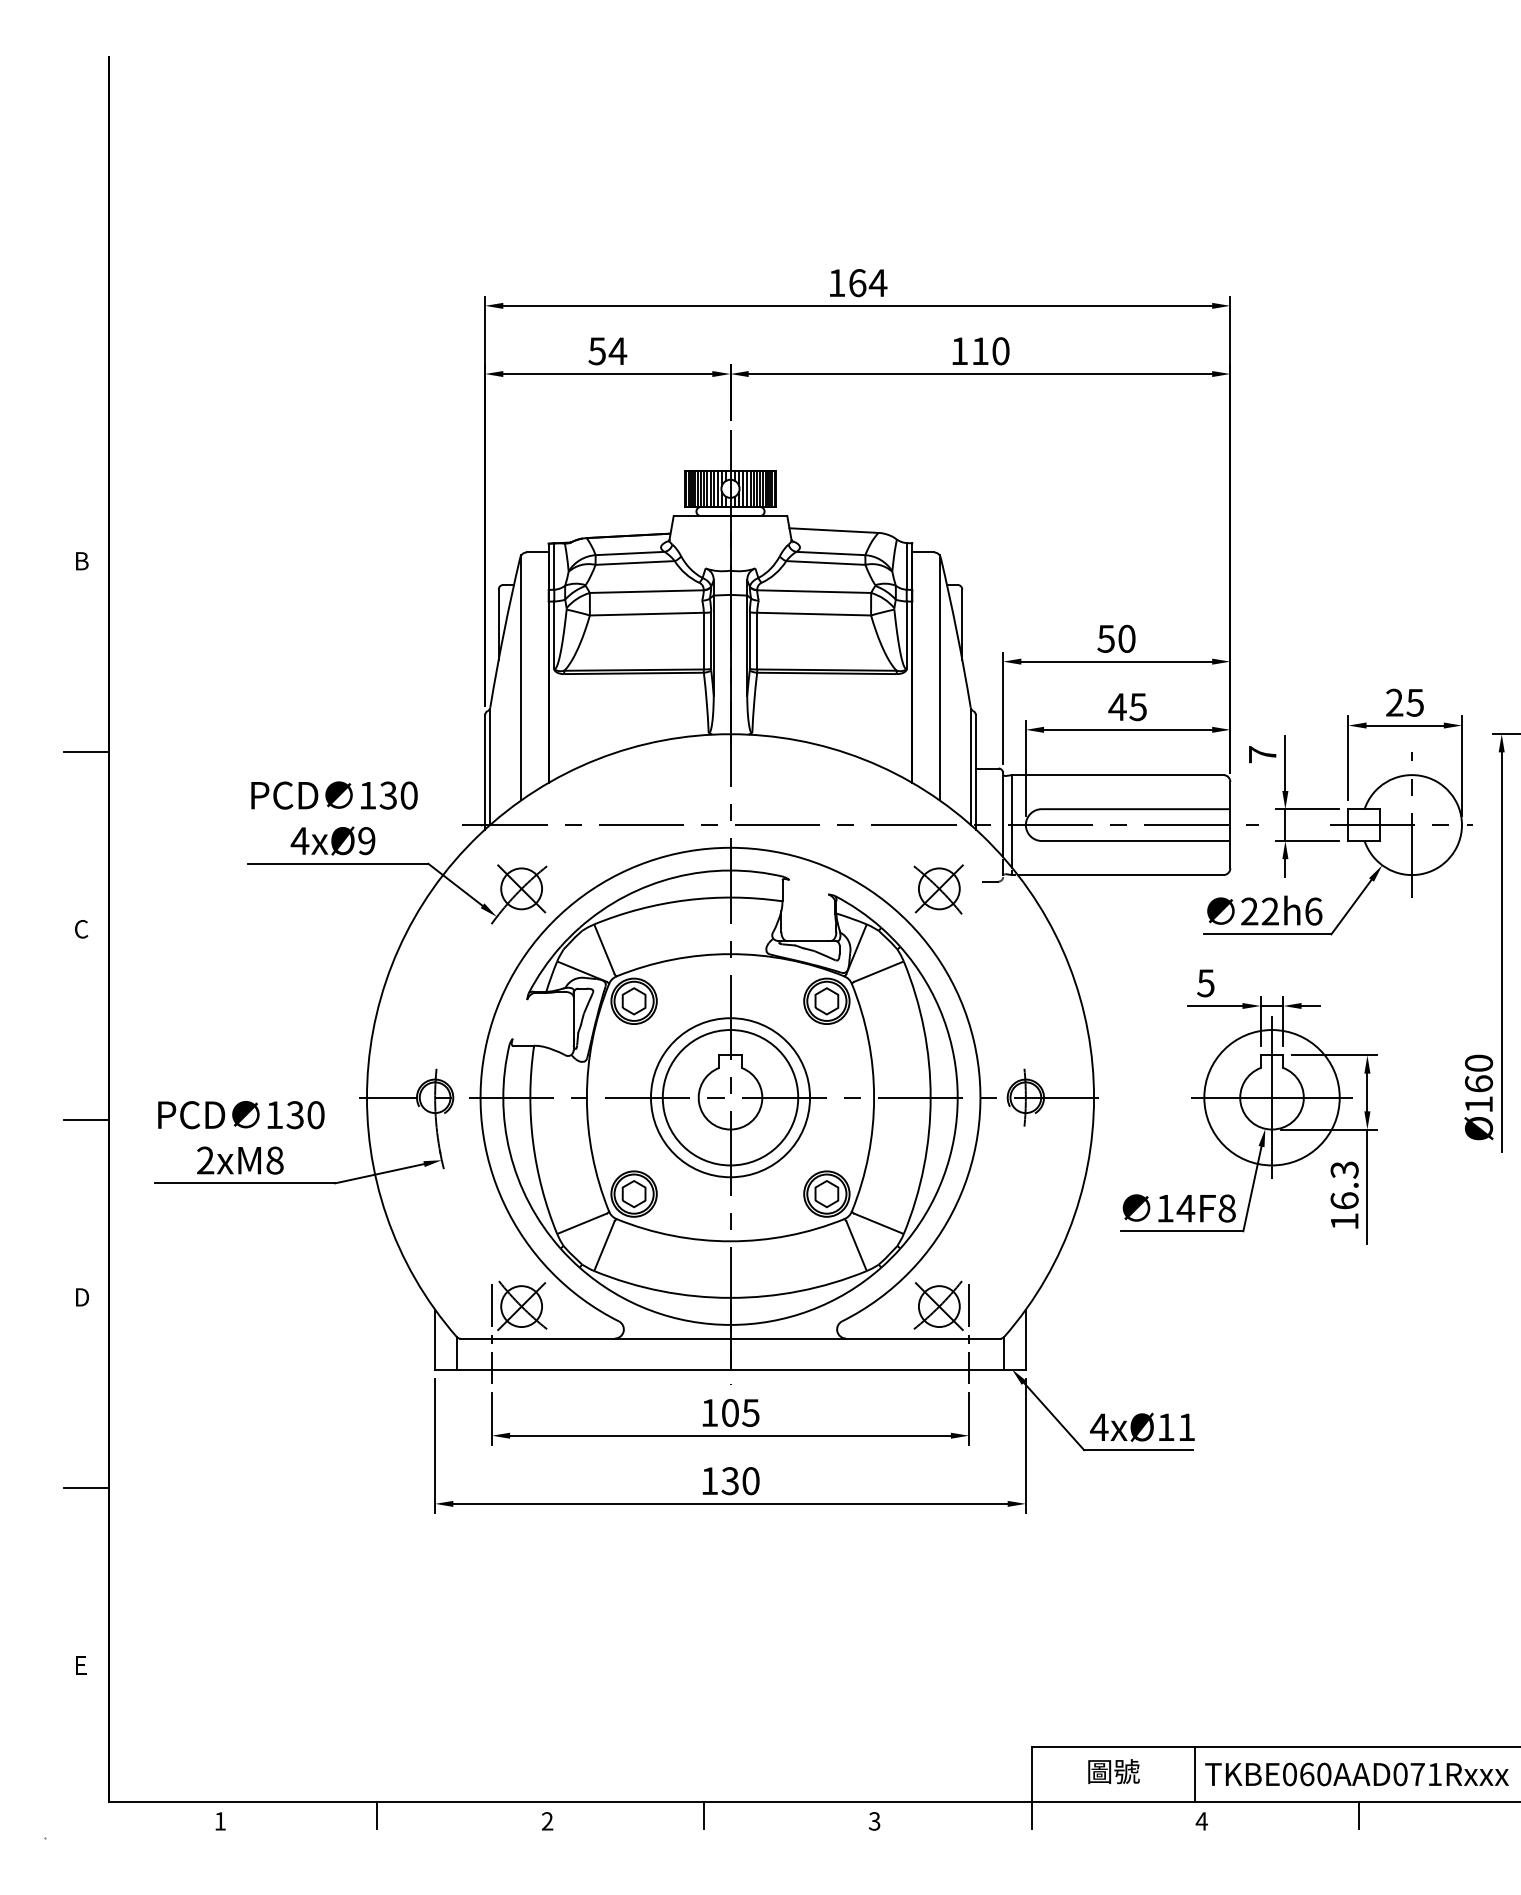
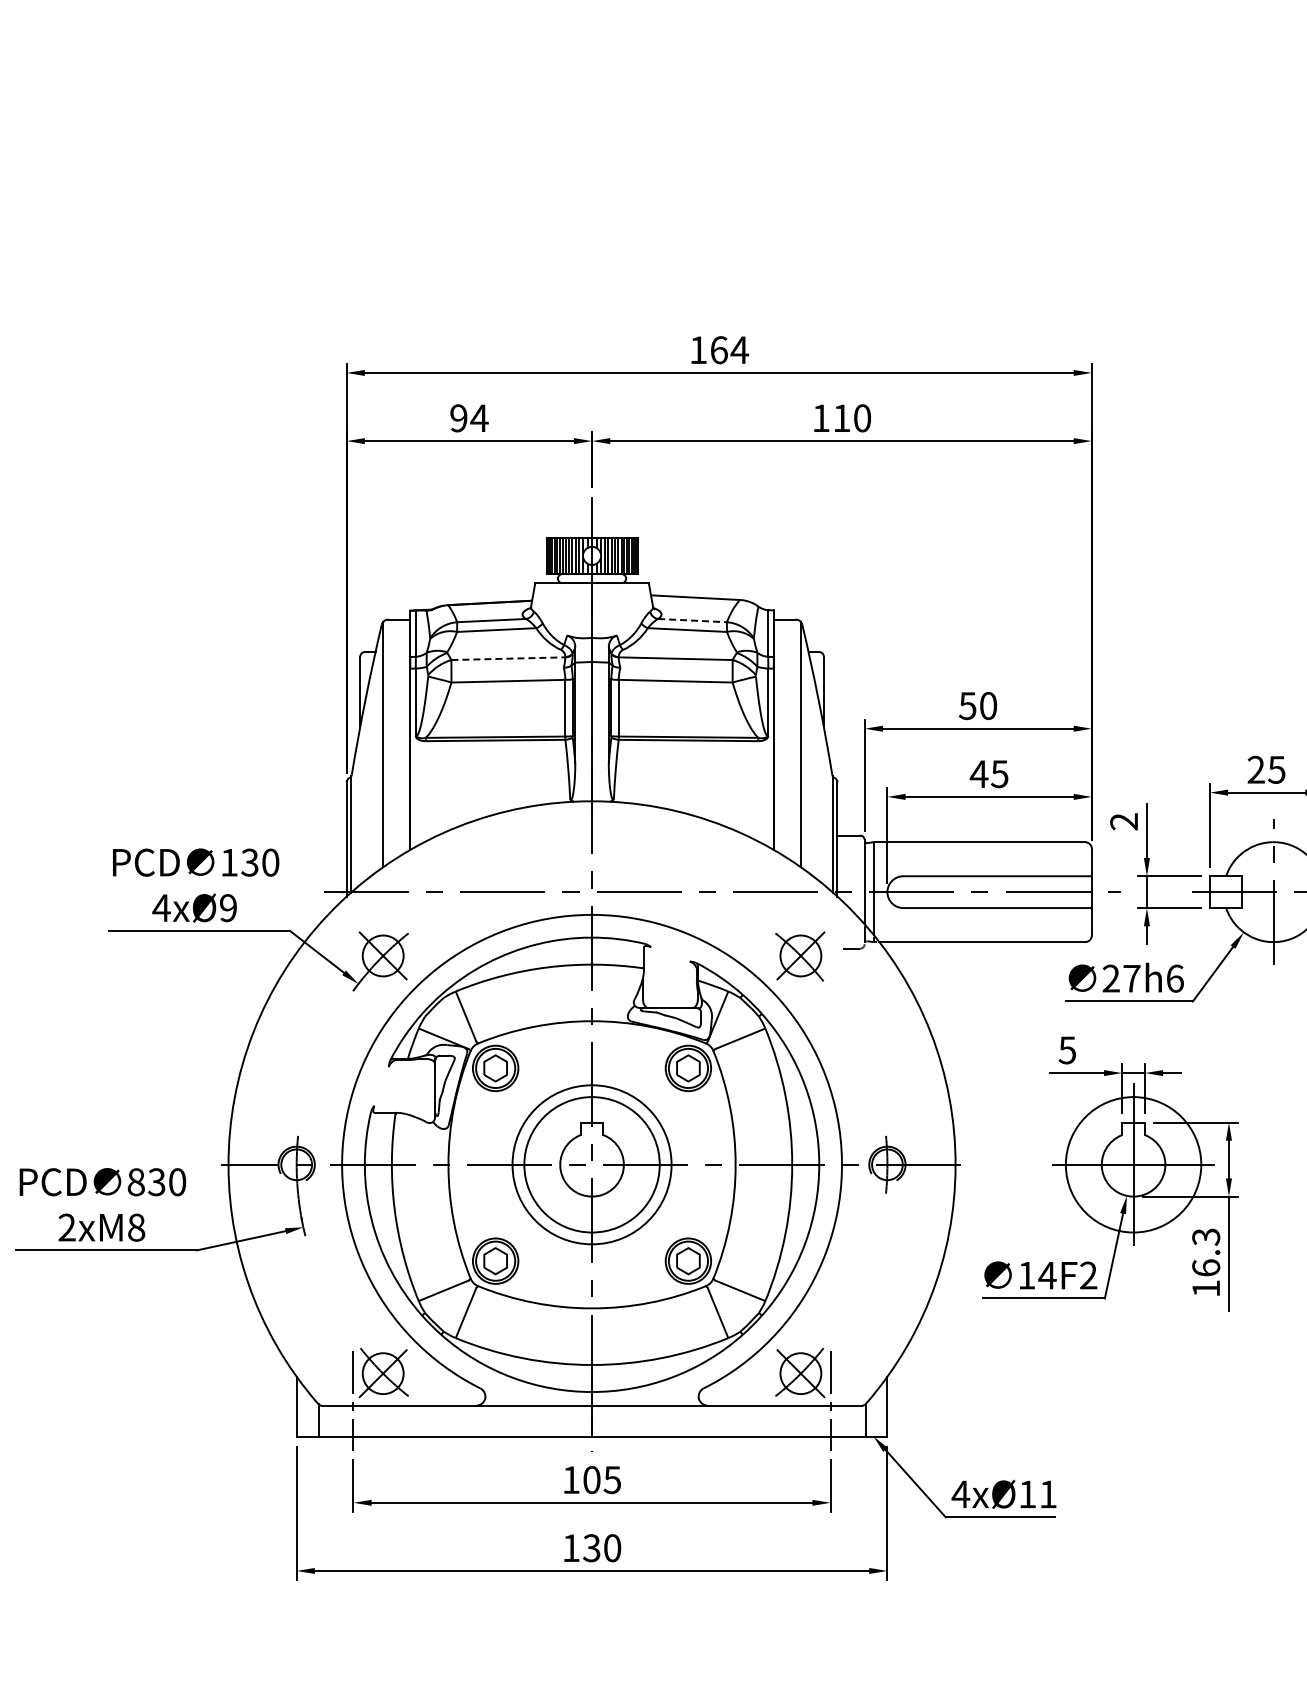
text: (596, 351) -> (458, 418), 54 -> 94
line: (832, 553) -> (694, 620), solid -> dashed
line: (646, 591) -> (508, 658), solid -> dashed
text: (1262, 754) -> (1124, 821), 7 -> 2
text: (1270, 911) -> (1132, 978), 22h6 -> 27h6
text: (274, 1115) -> (136, 1182), 130 -> 830
text: (1226, 1208) -> (1088, 1275), 14F8 -> 14F2

